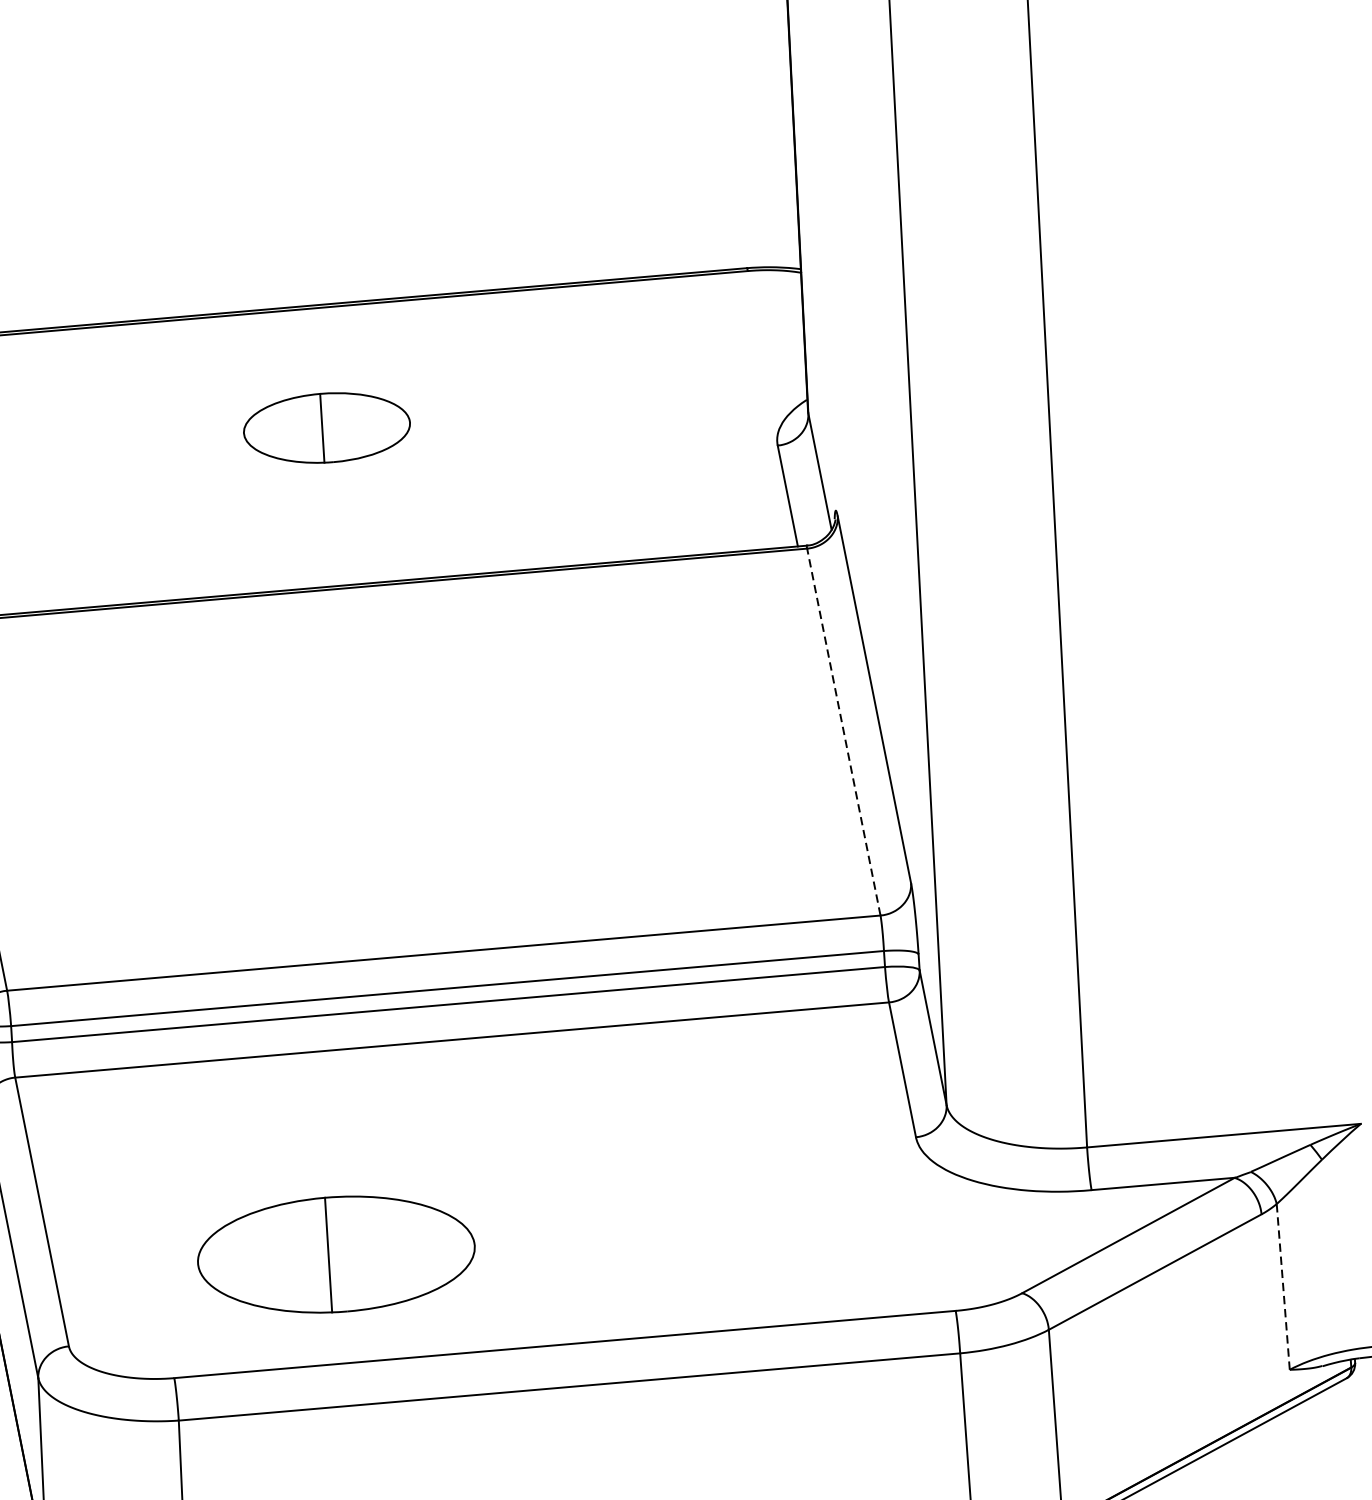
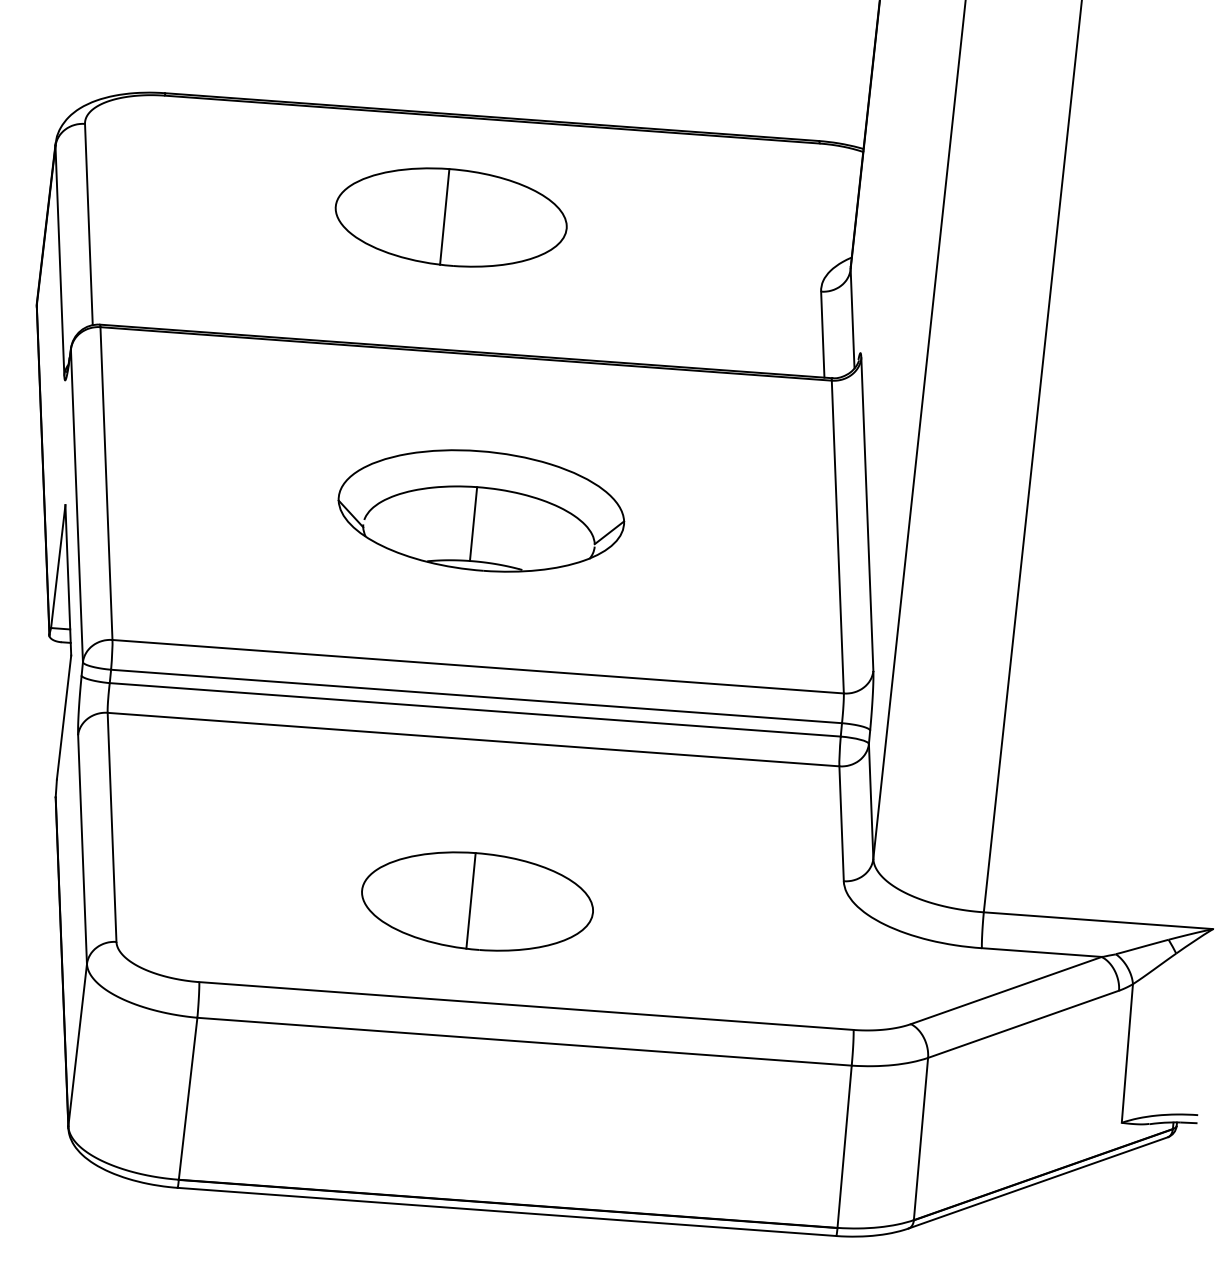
part: (326, 428) -> (450, 217), size x1.67
line: (843, 732) -> (837, 537), dashed -> solid
part: (418, 768) -> (481, 510), added
part: (336, 1254) -> (477, 901), moved
line: (1283, 1286) -> (1127, 1053), dashed -> solid

